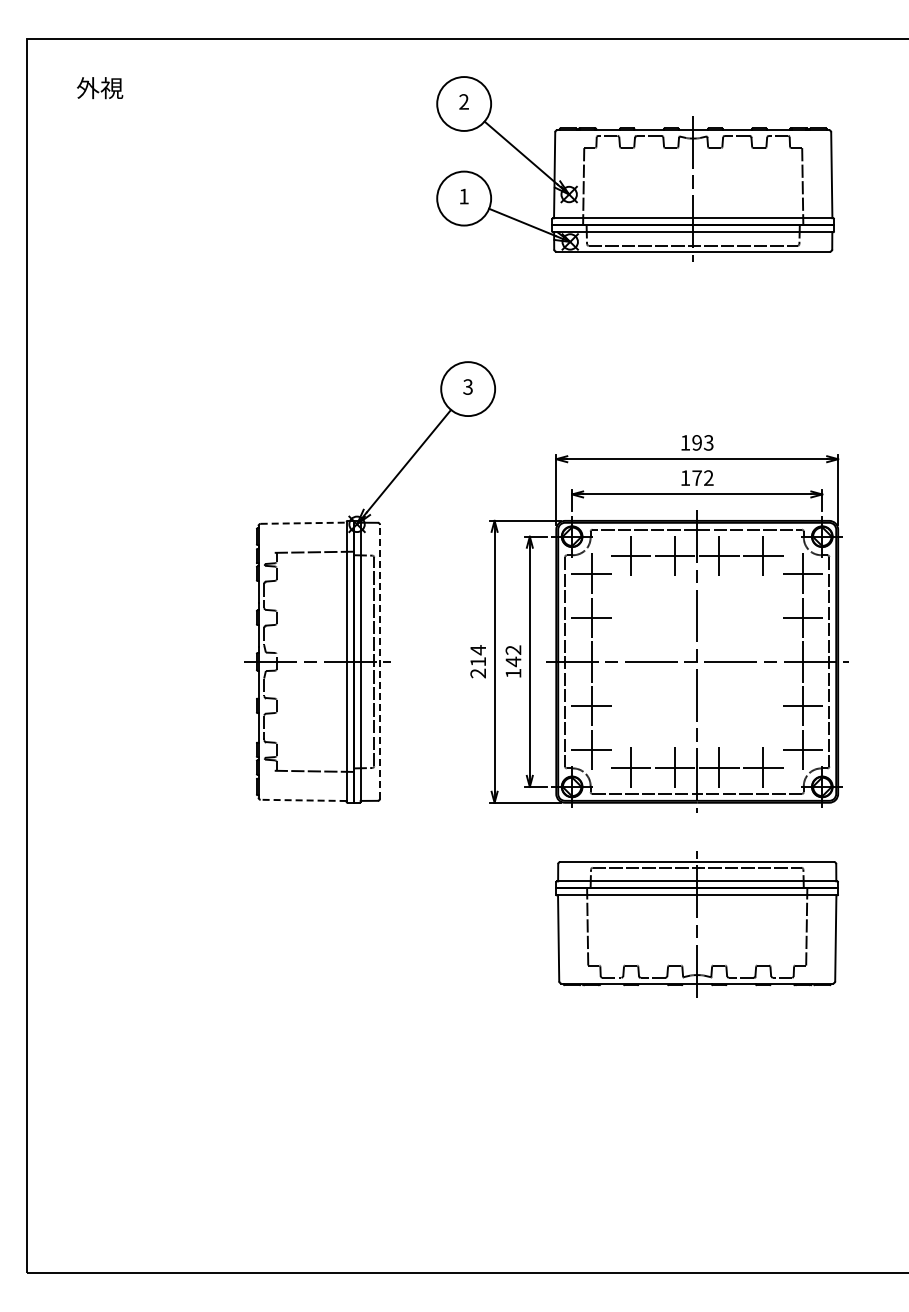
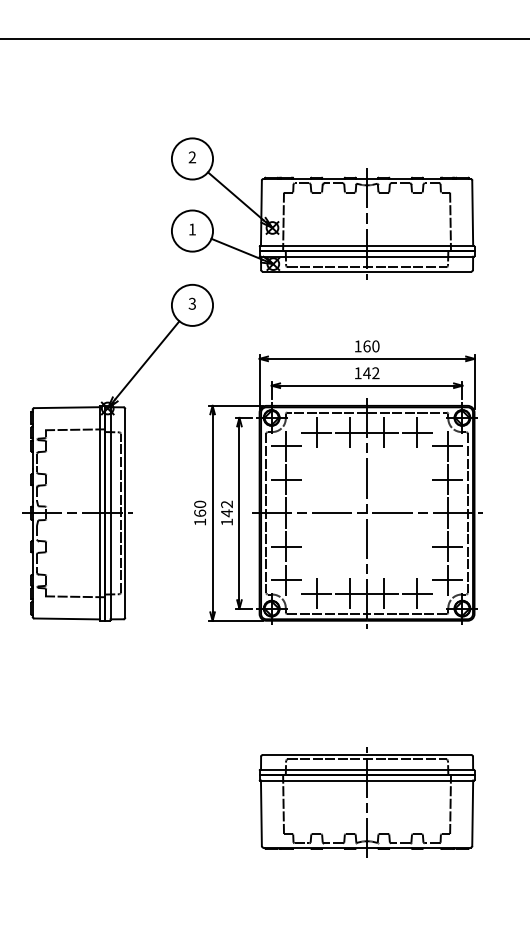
part: (635, 168) -> (323, 208), moved
text: (702, 442) -> (371, 346), 193 -> 160
text: (696, 477) -> (366, 372), 172 -> 142
line: (303, 523) -> (66, 407), dashed -> solid
line: (380, 661) -> (125, 513), dashed -> solid
text: (478, 661) -> (200, 513), 214 -> 160
line: (303, 800) -> (66, 619), dashed -> solid
part: (696, 924) -> (366, 802), moved

